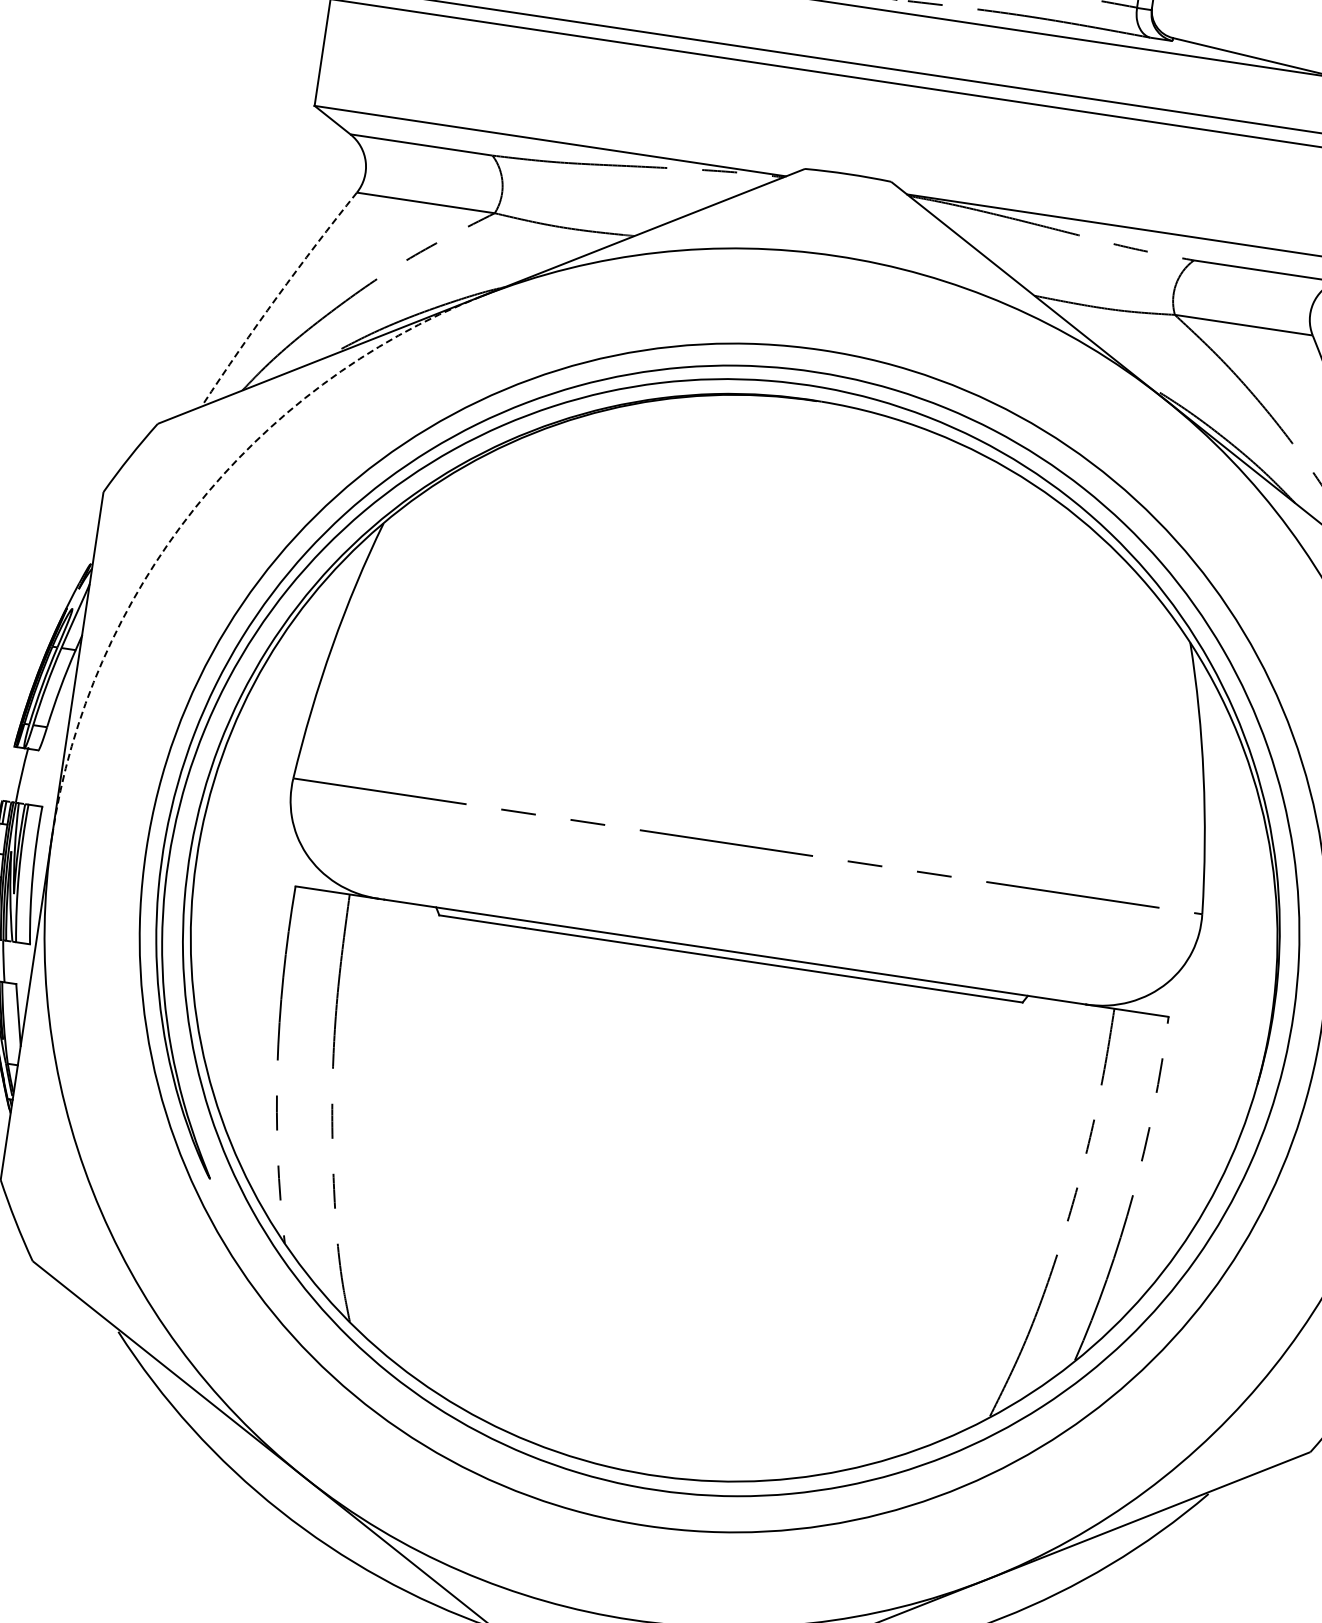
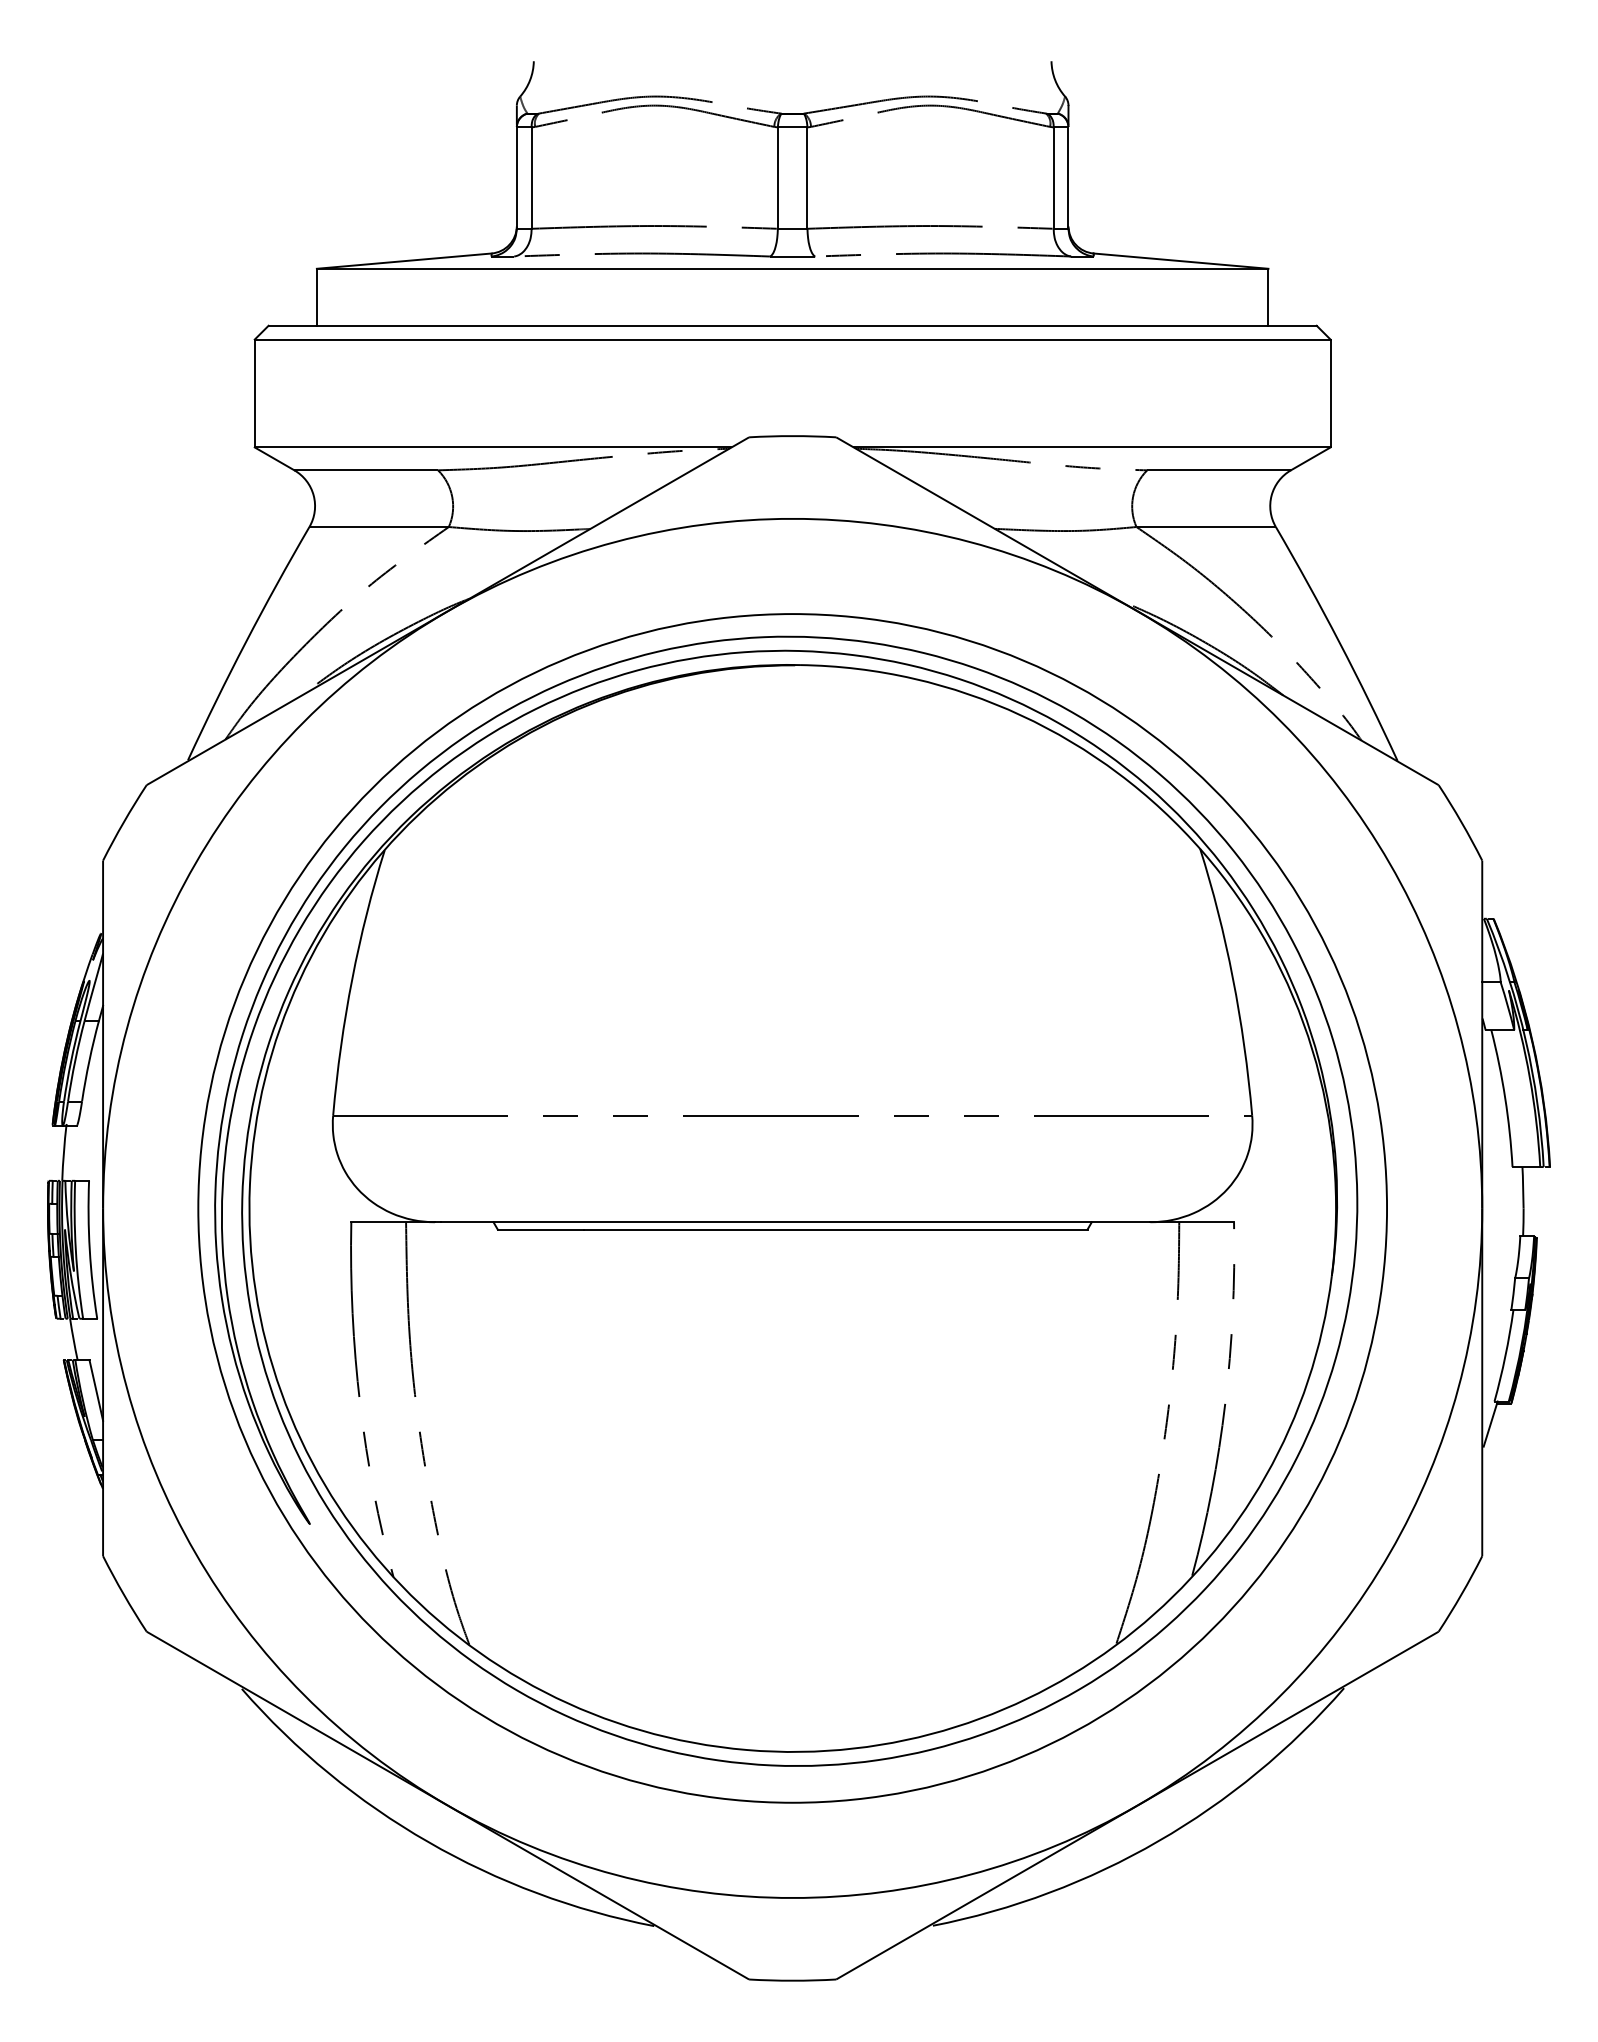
arc: (276, 297) -> (245, 642), dashed -> solid
arc: (194, 508) -> (195, 863), dashed -> solid

